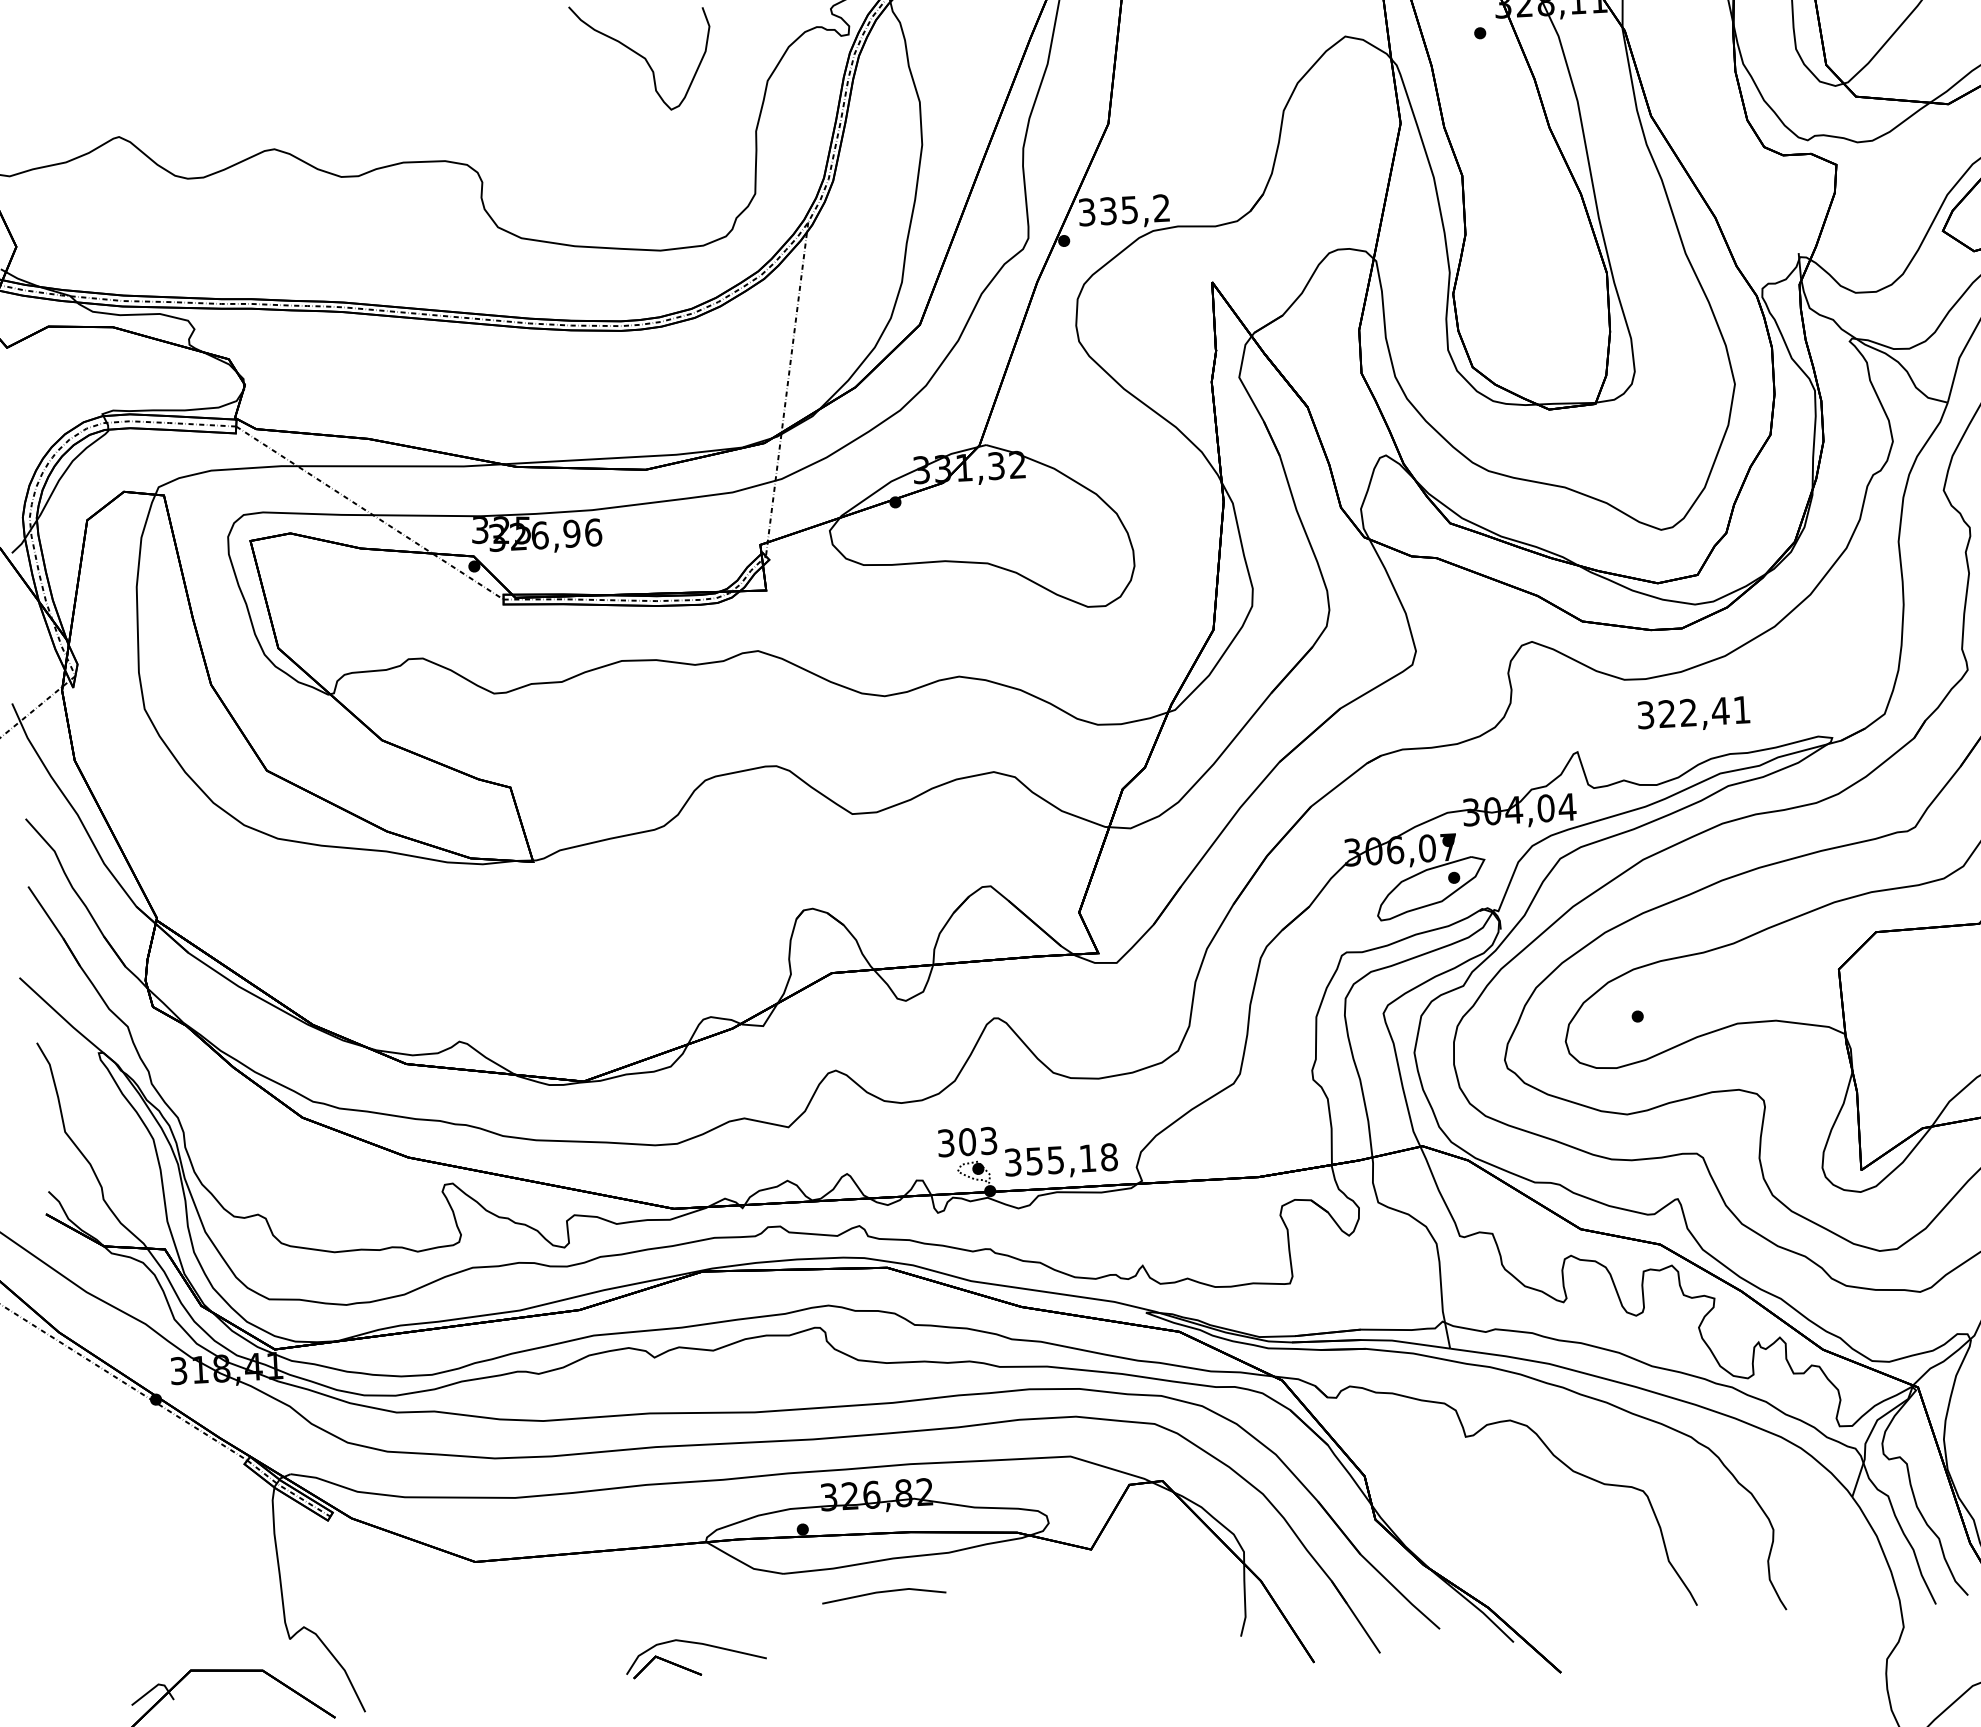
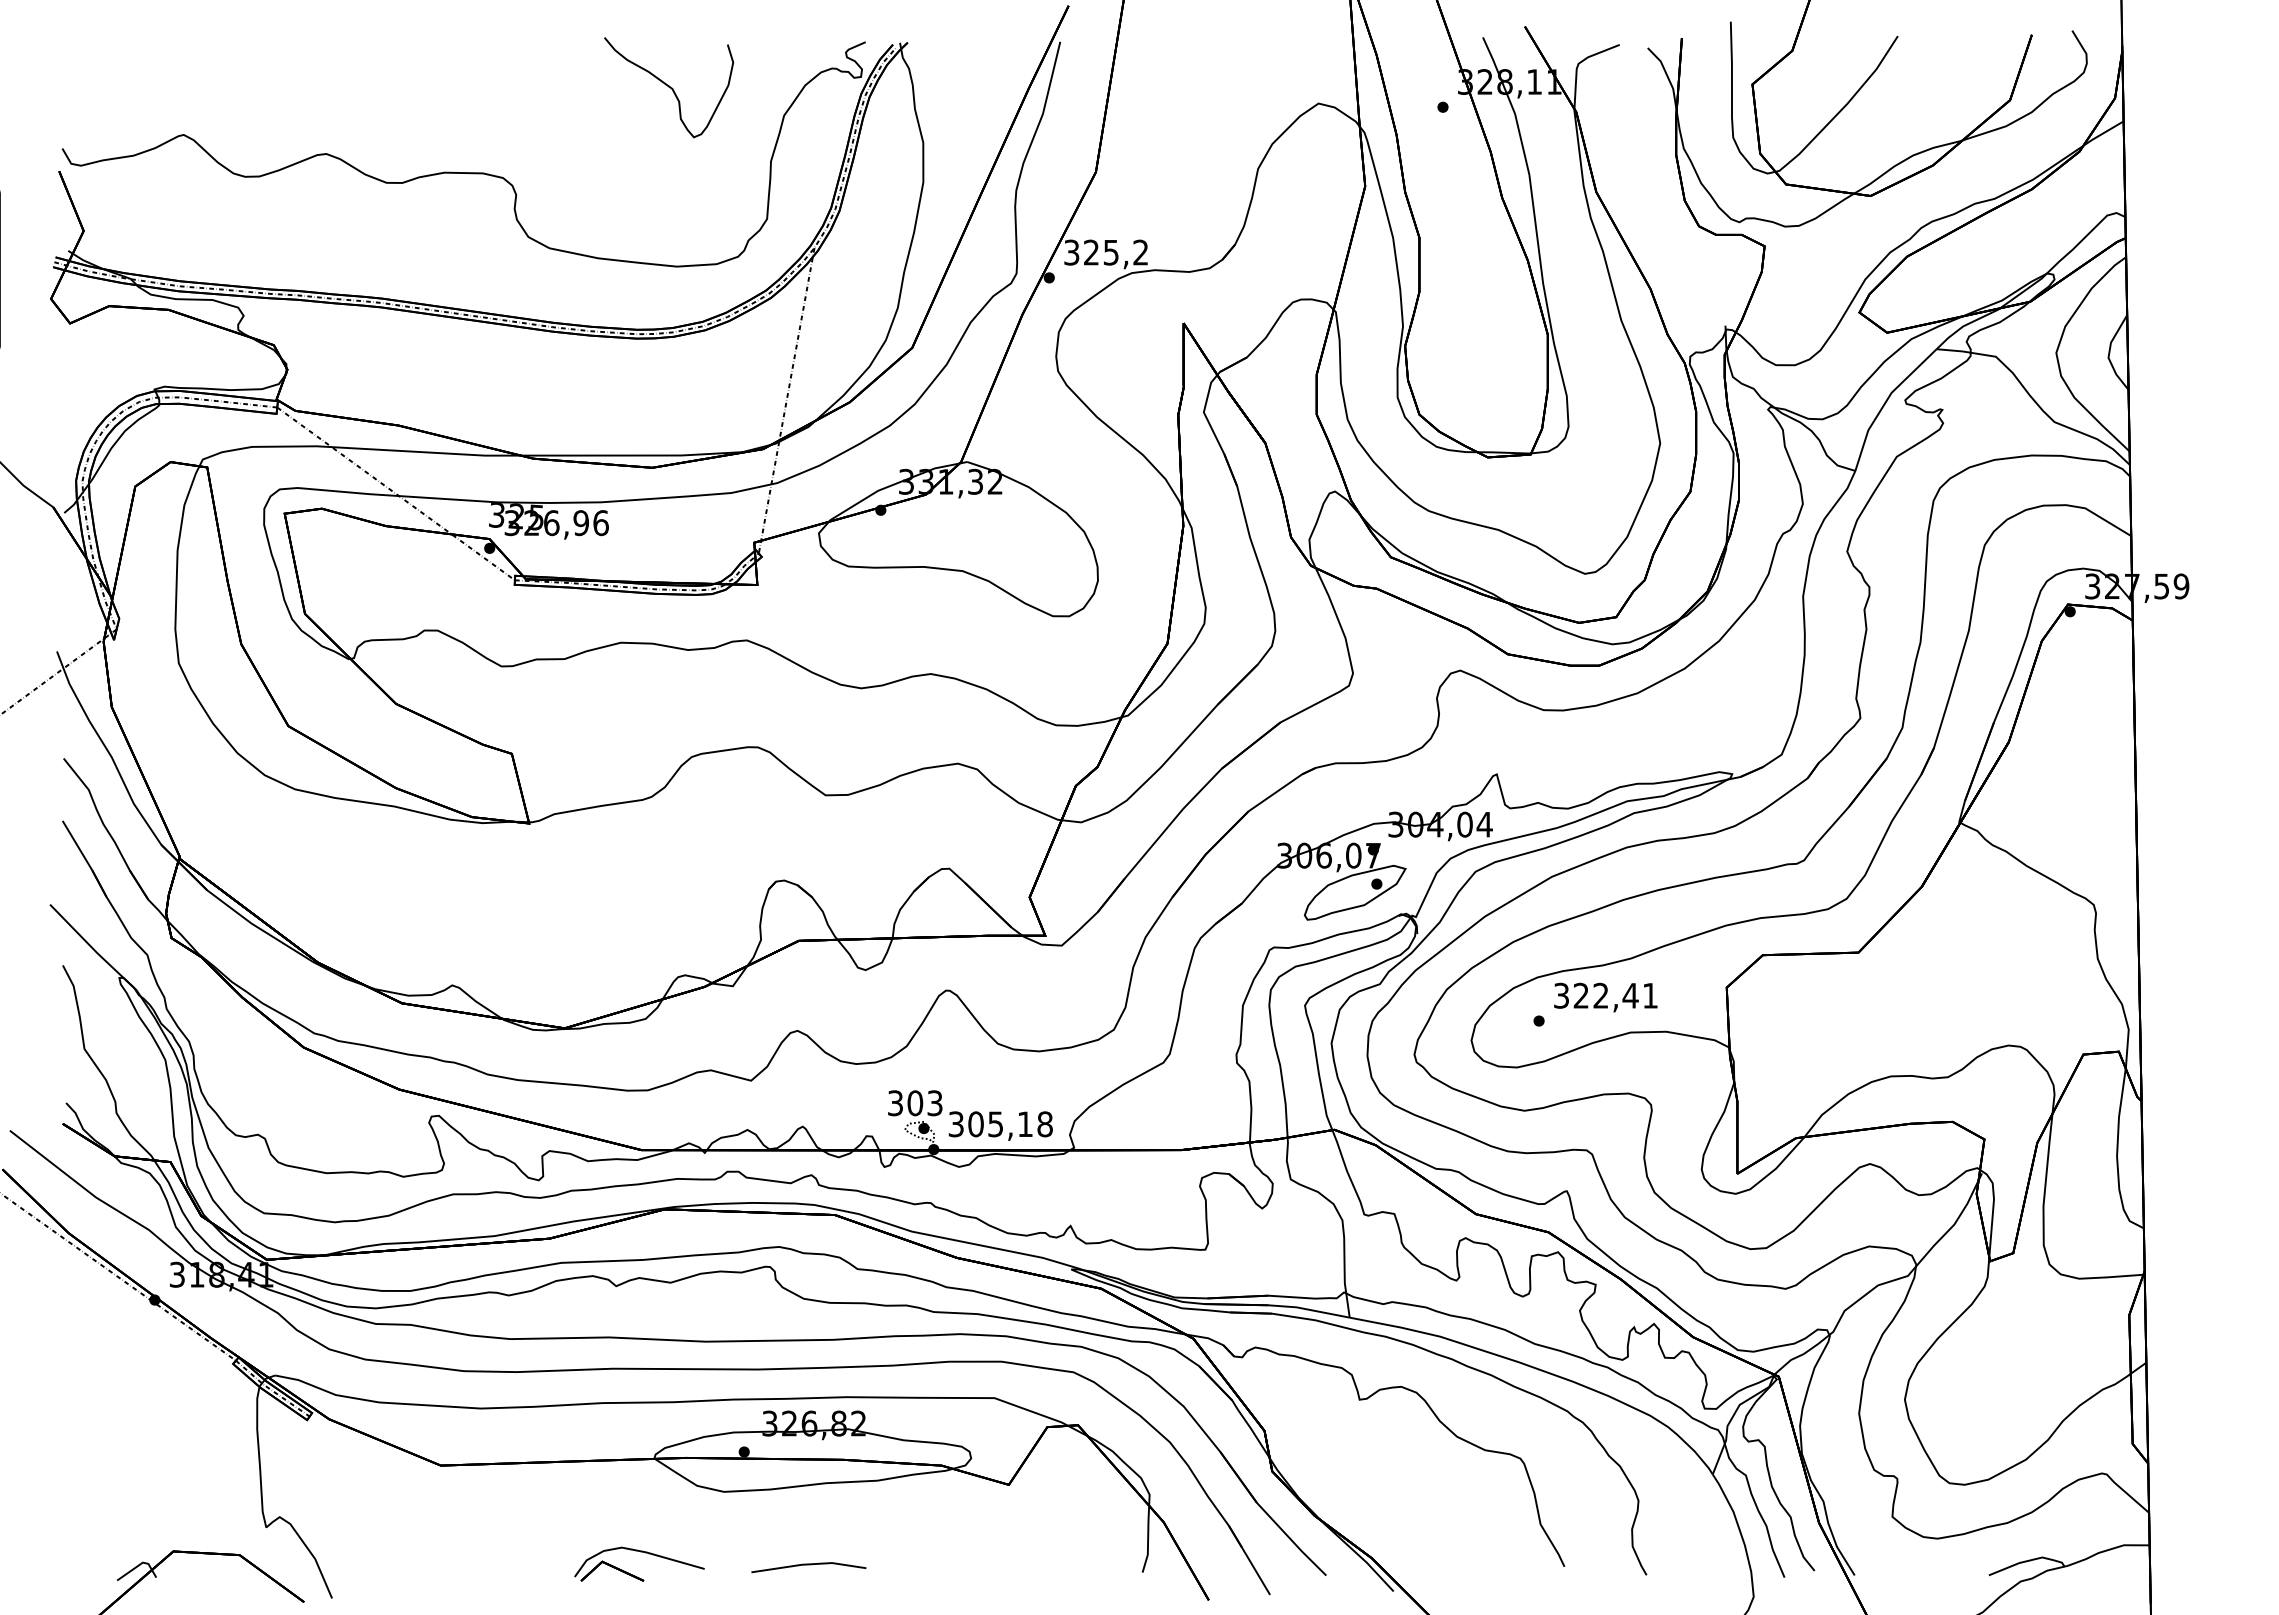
text: (1108, 211) -> (1091, 252), 335,2 -> 325,2
text: (1693, 714) -> (1605, 997), moved
text: (1033, 1161) -> (975, 1124), 355,18 -> 305,18
line: (883, 1592) -> (808, 1565), moved

